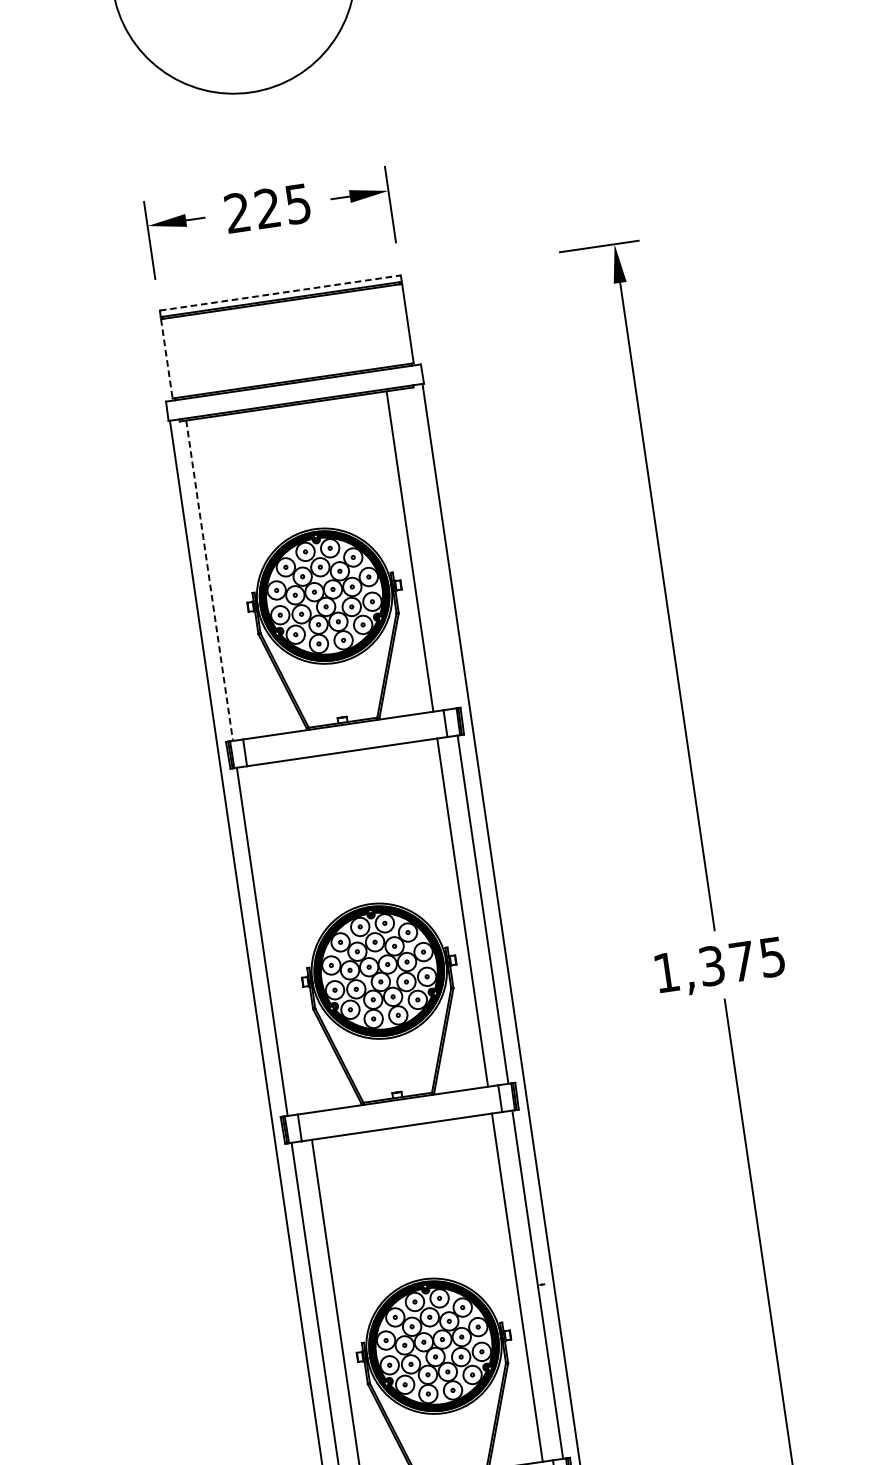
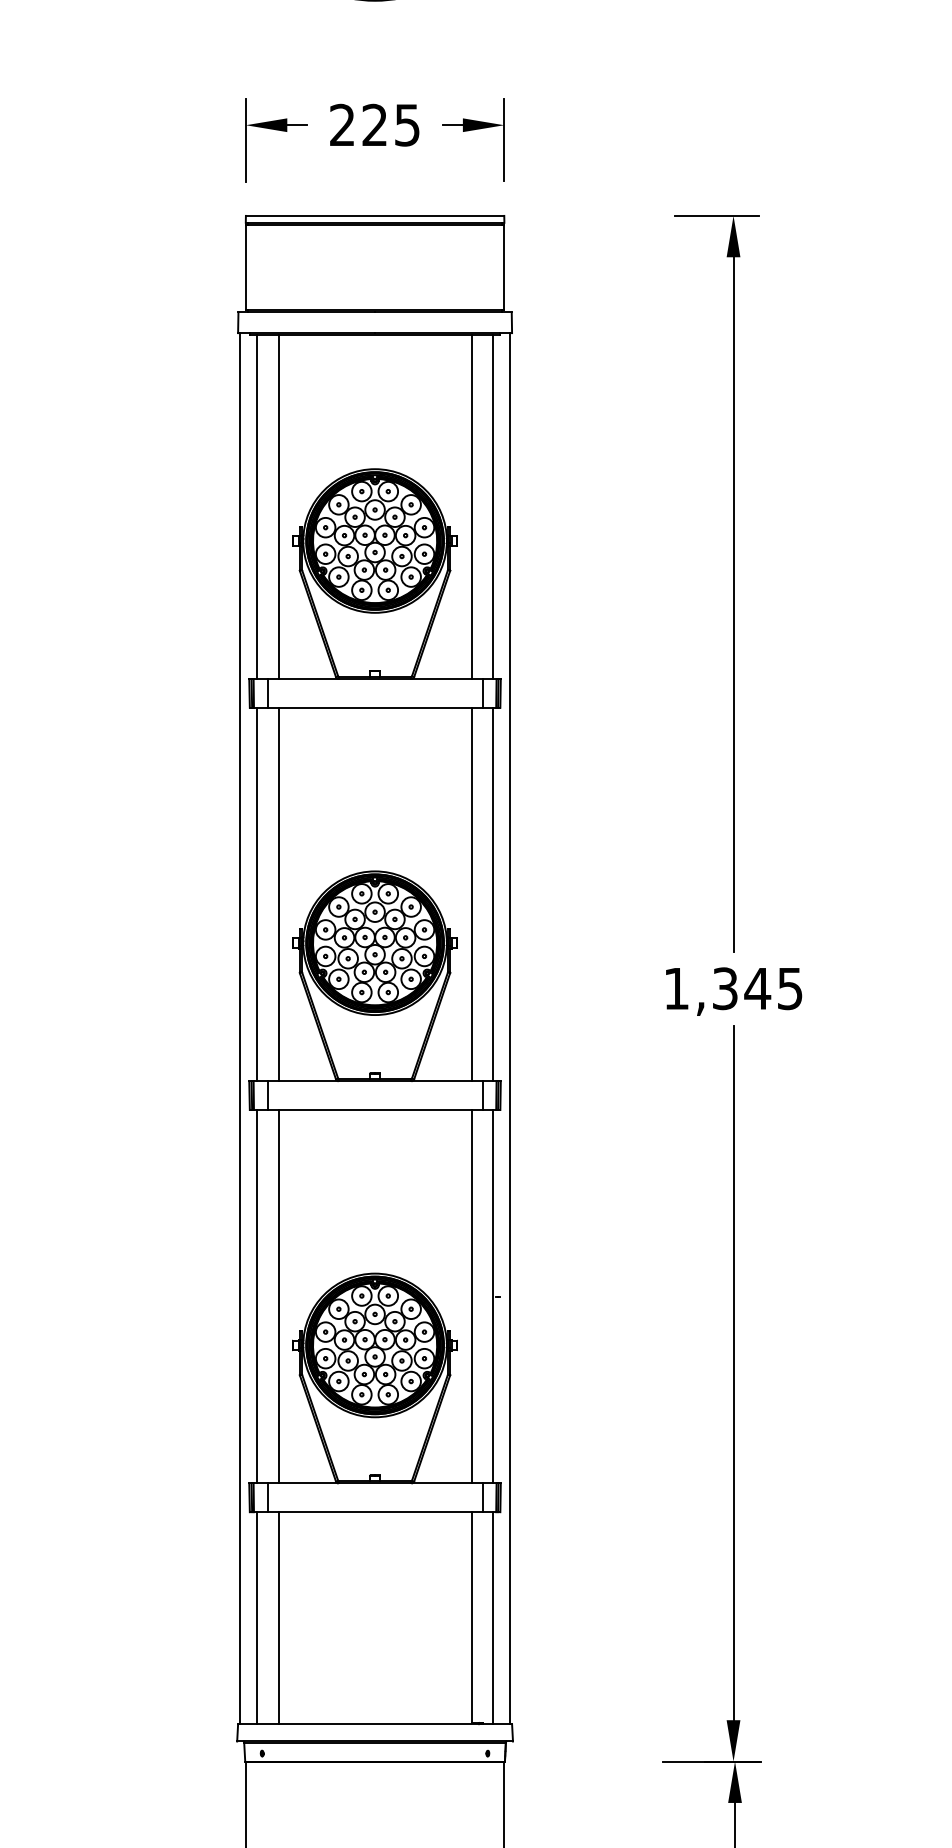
line: (280, 292) -> (375, 215), dashed -> solid
line: (166, 358) -> (245, 267), dashed -> solid
line: (430, 548) -> (493, 507), added
line: (229, 578) -> (278, 507), added
line: (209, 581) -> (256, 507), dashed -> solid
line: (282, 938) -> (278, 894), added
text: (742, 961) -> (757, 988), 1,375 -> 1,345

